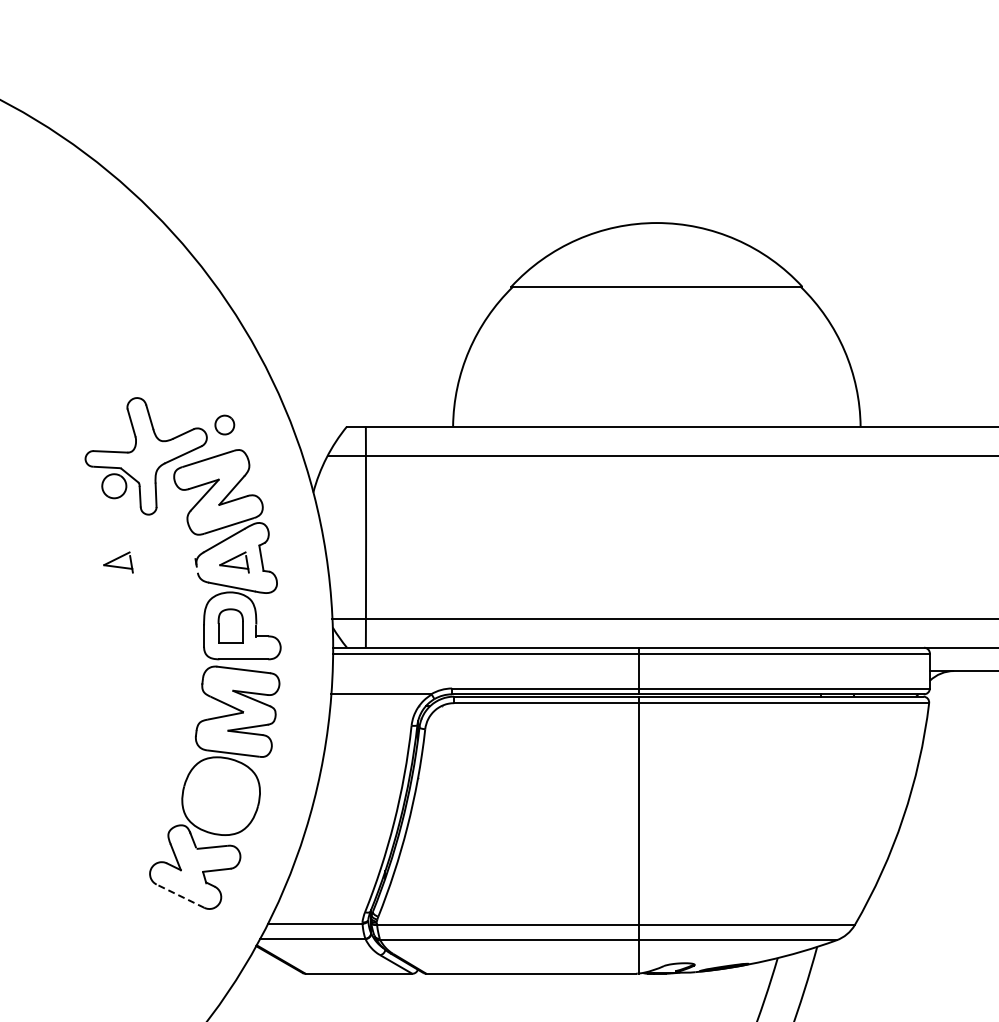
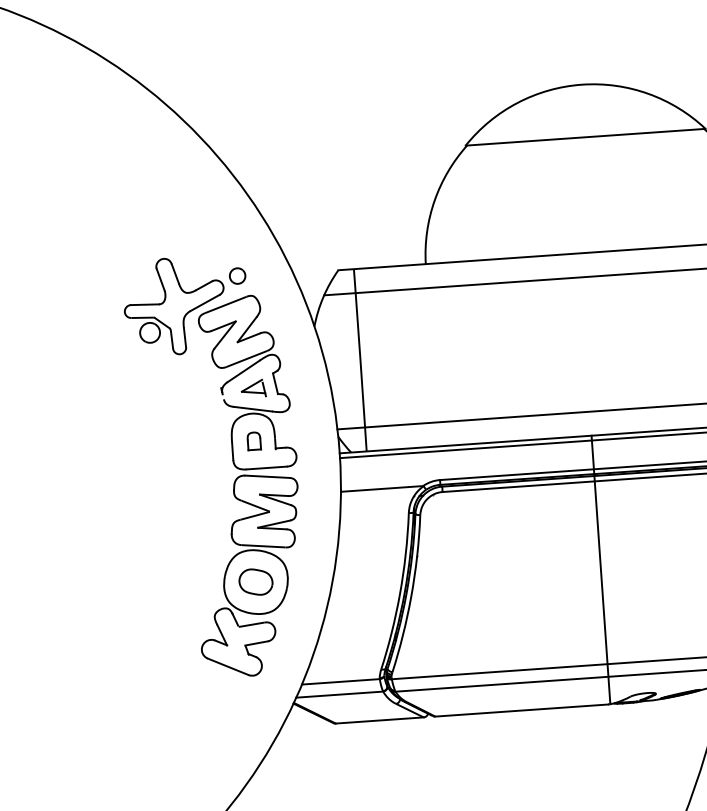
part: (118, 562) -> (157, 395), removed
part: (230, 625) -> (253, 440), size x0.62
part: (220, 795) -> (255, 581), added
line: (180, 896) -> (228, 667), dashed -> solid

